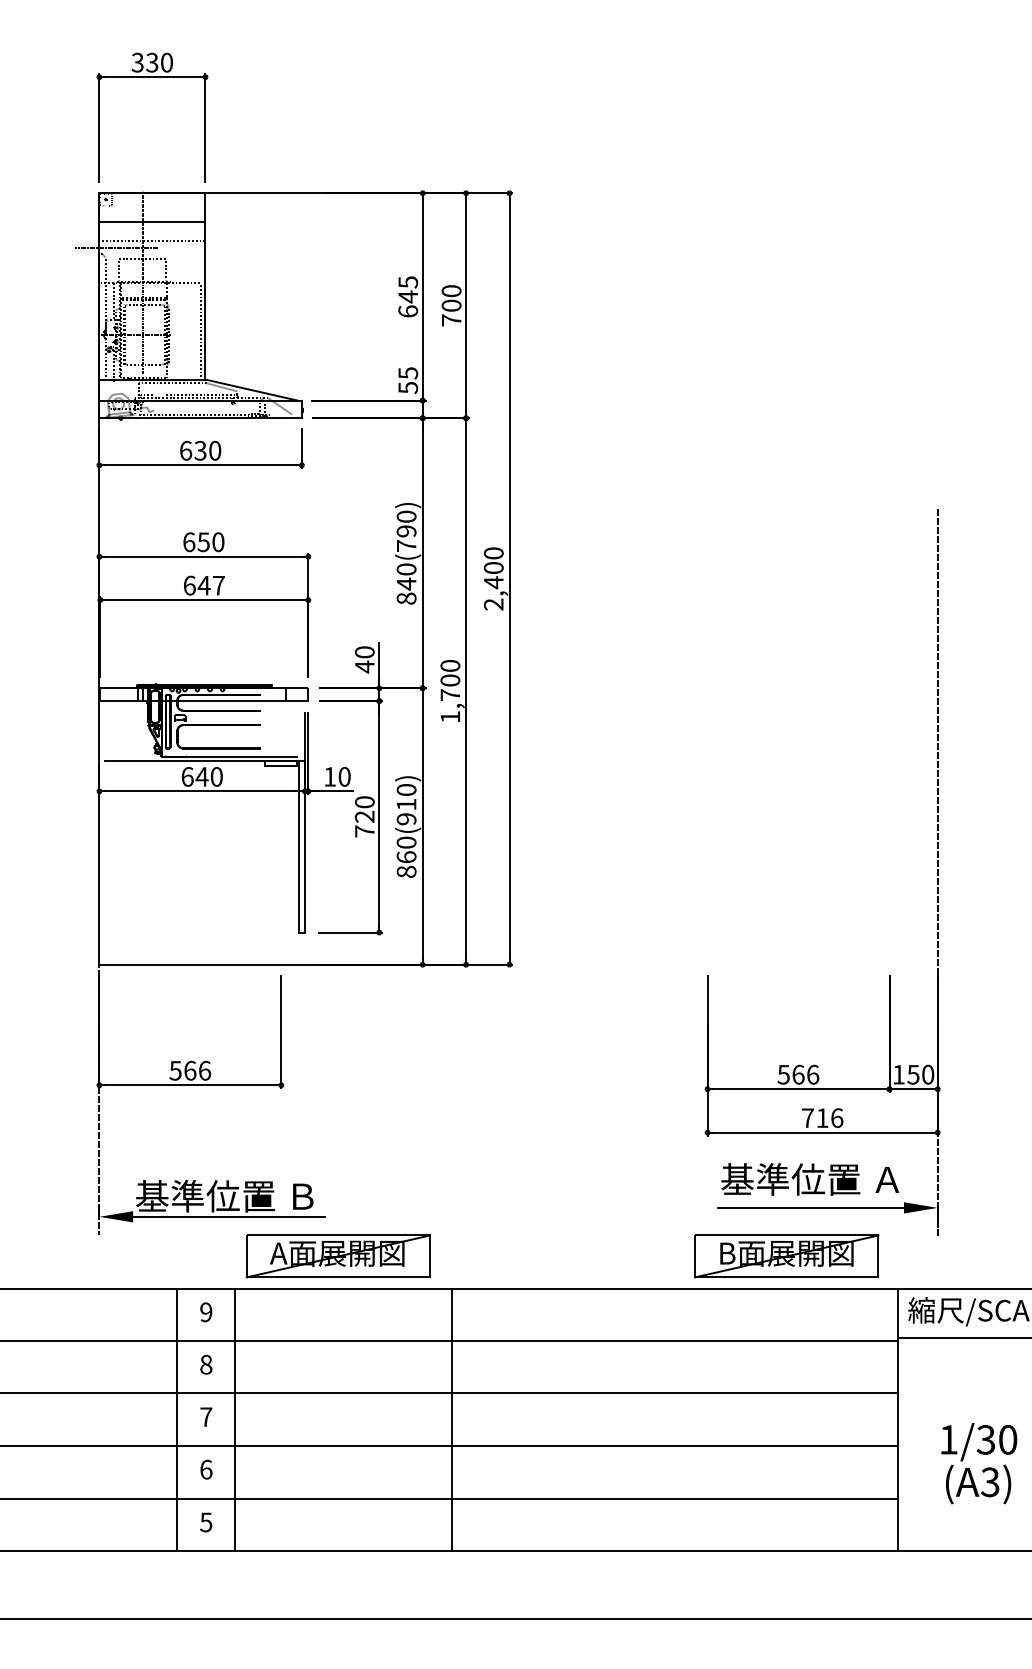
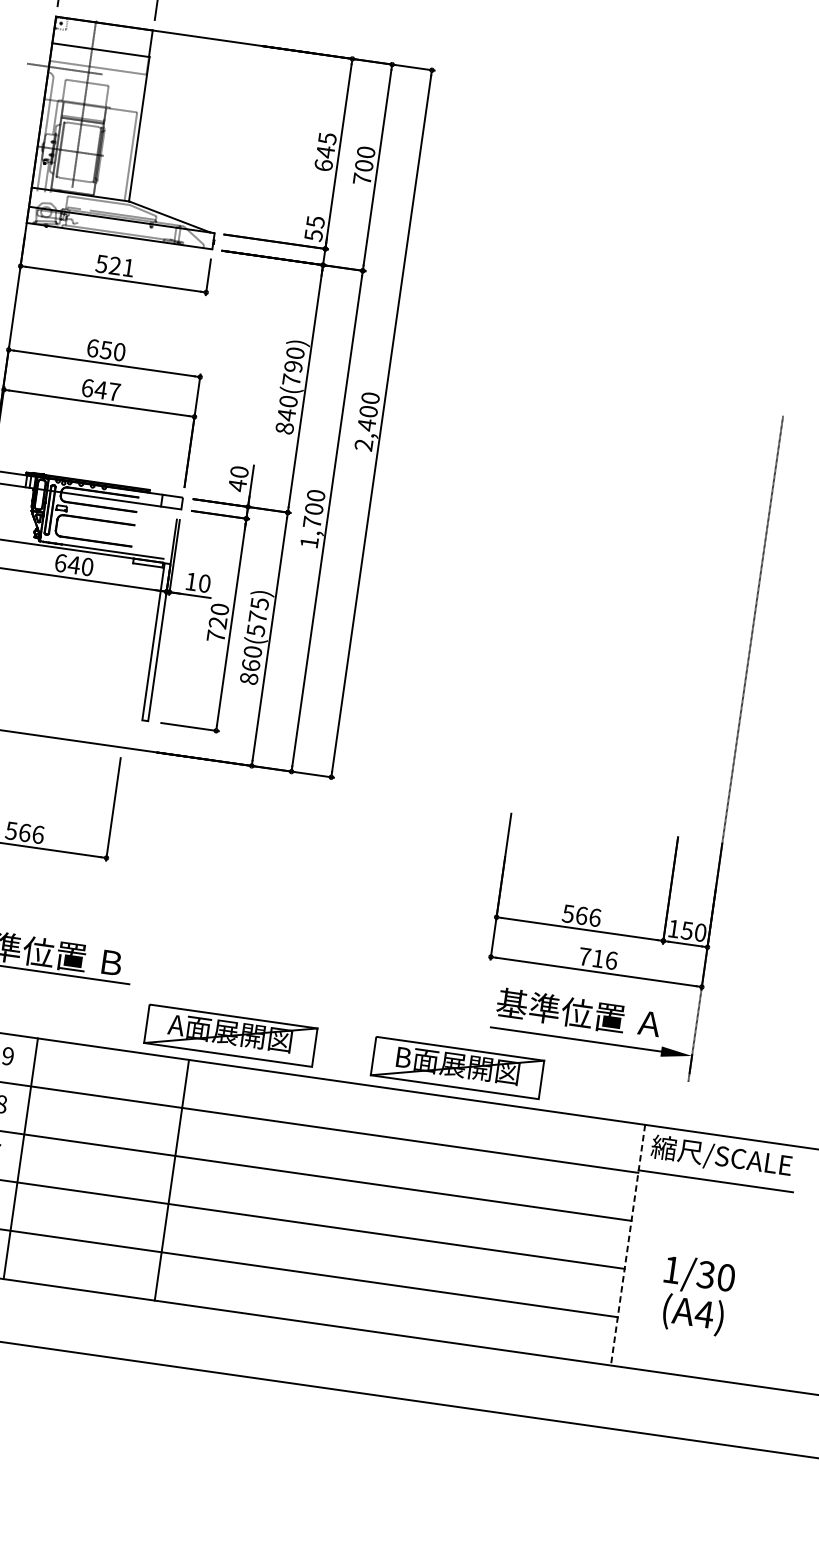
text: (200, 450) -> (115, 265), 630 -> 521
text: (406, 804) -> (257, 616), 860(910) -> 860(575)
part: (337, 1256) -> (230, 1035), moved
part: (786, 1256) -> (457, 1068), moved
line: (452, 1419) -> (172, 1179), moved
line: (898, 1420) -> (628, 1245), solid -> dashed
text: (990, 1482) -> (704, 1314), (A3) -> (A4)

